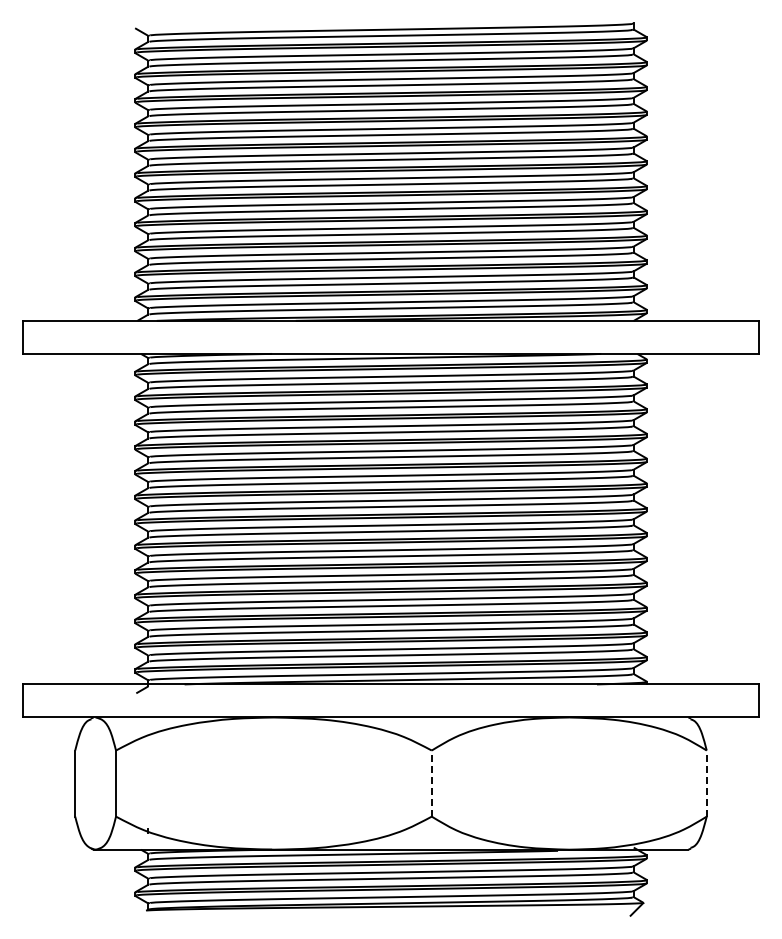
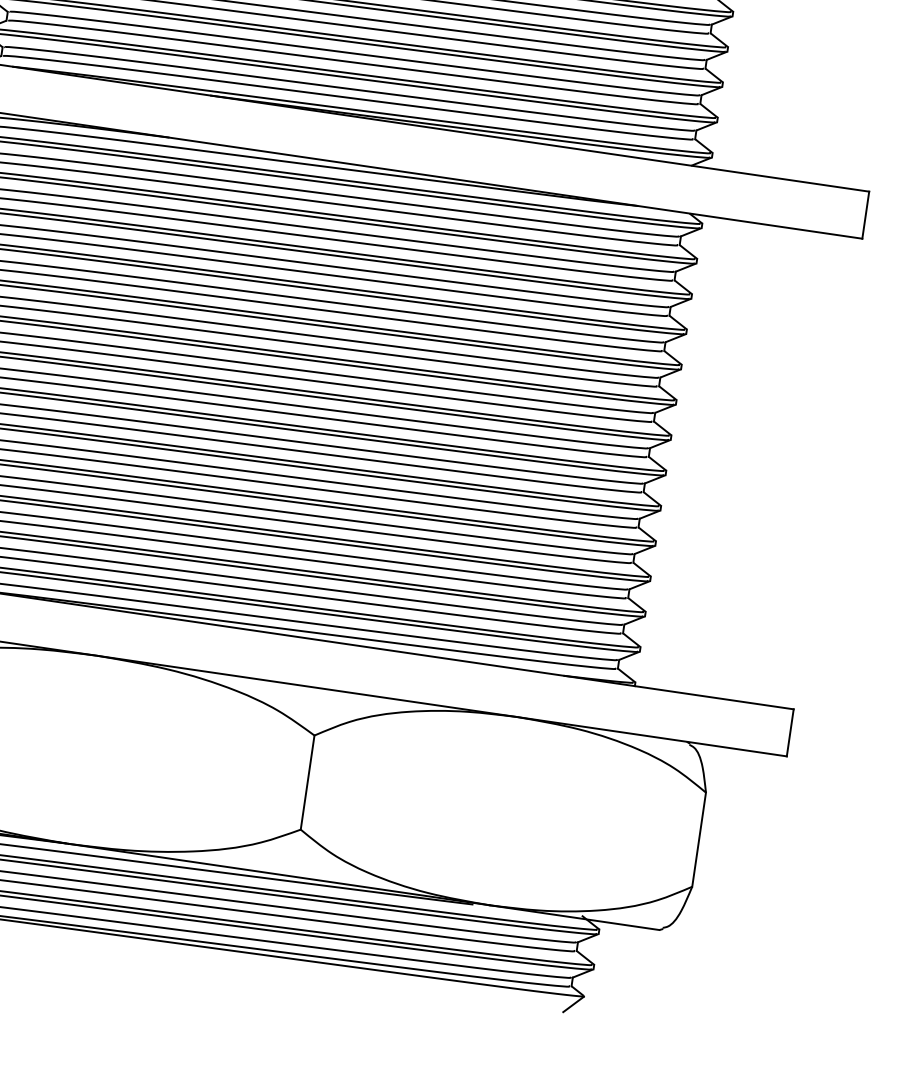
line: (431, 783) -> (307, 782), dashed -> solid
line: (706, 783) -> (698, 839), dashed -> solid

